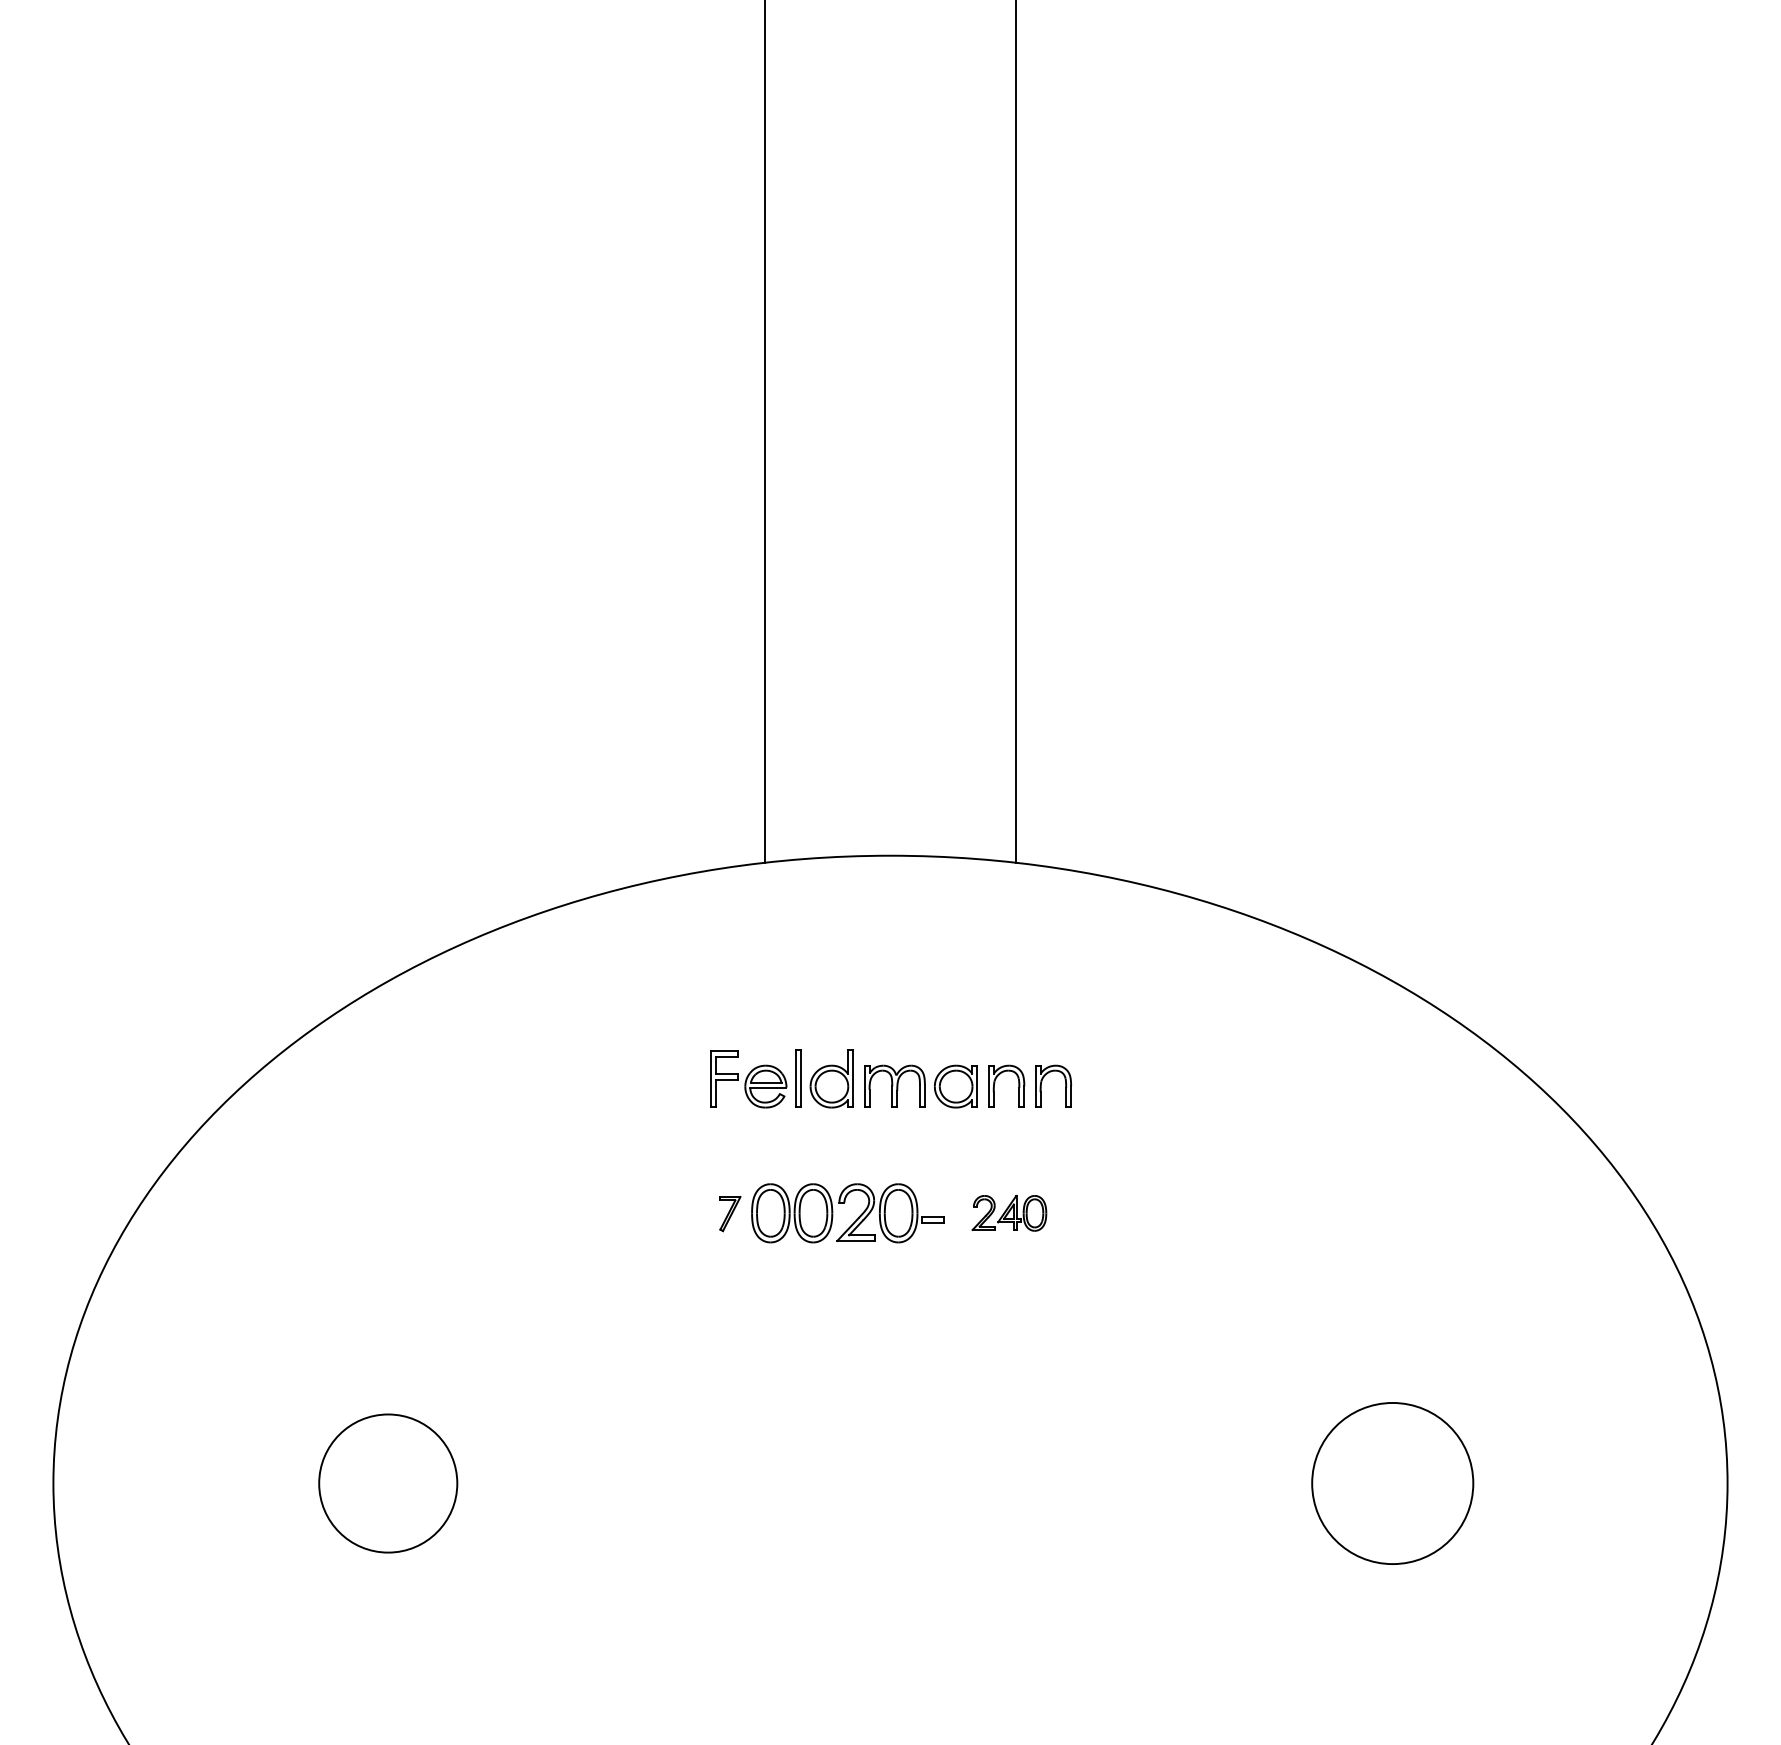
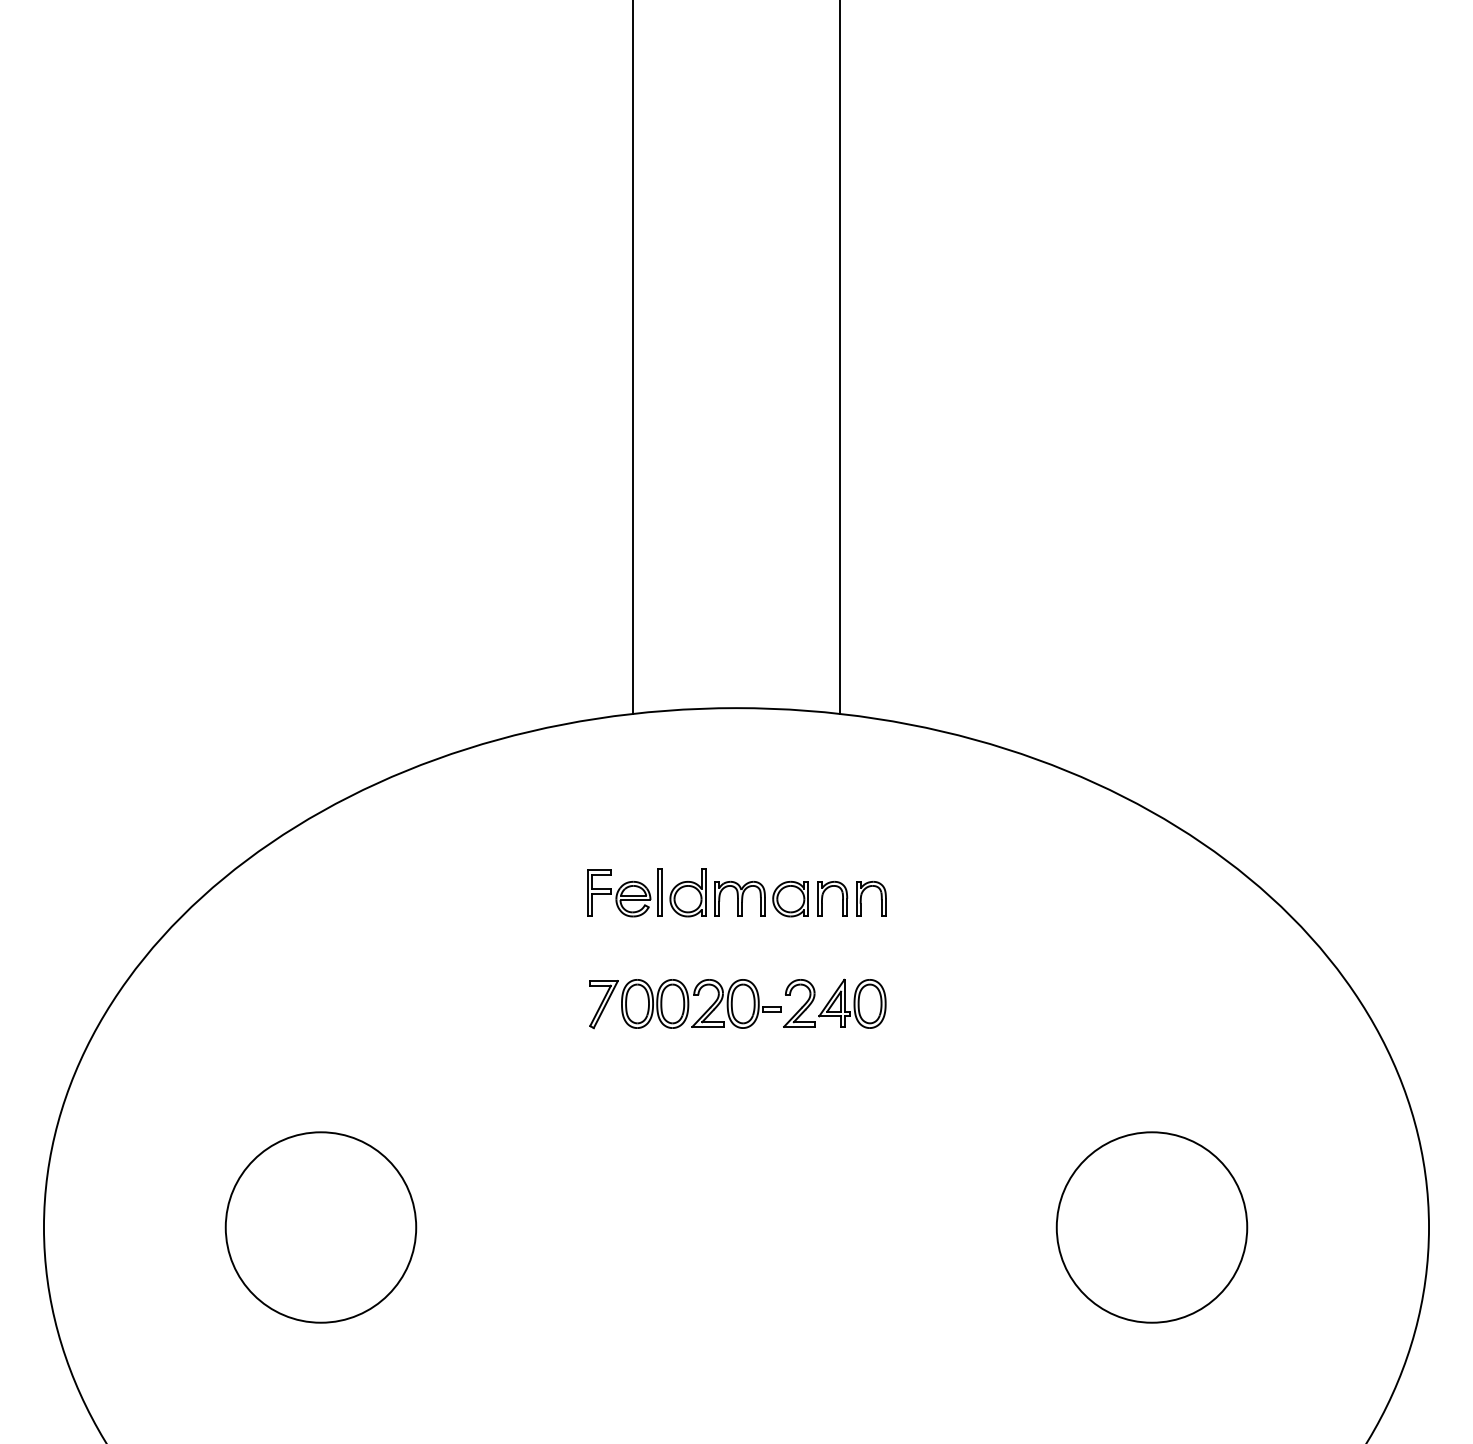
part: (730, 1213) -> (604, 1004), size x1.67
part: (1009, 1213) -> (834, 1004), size x1.67
circle: (388, 1483) -> (321, 1227), size x1.67
circle: (1392, 1483) -> (1151, 1227), size x1.43

